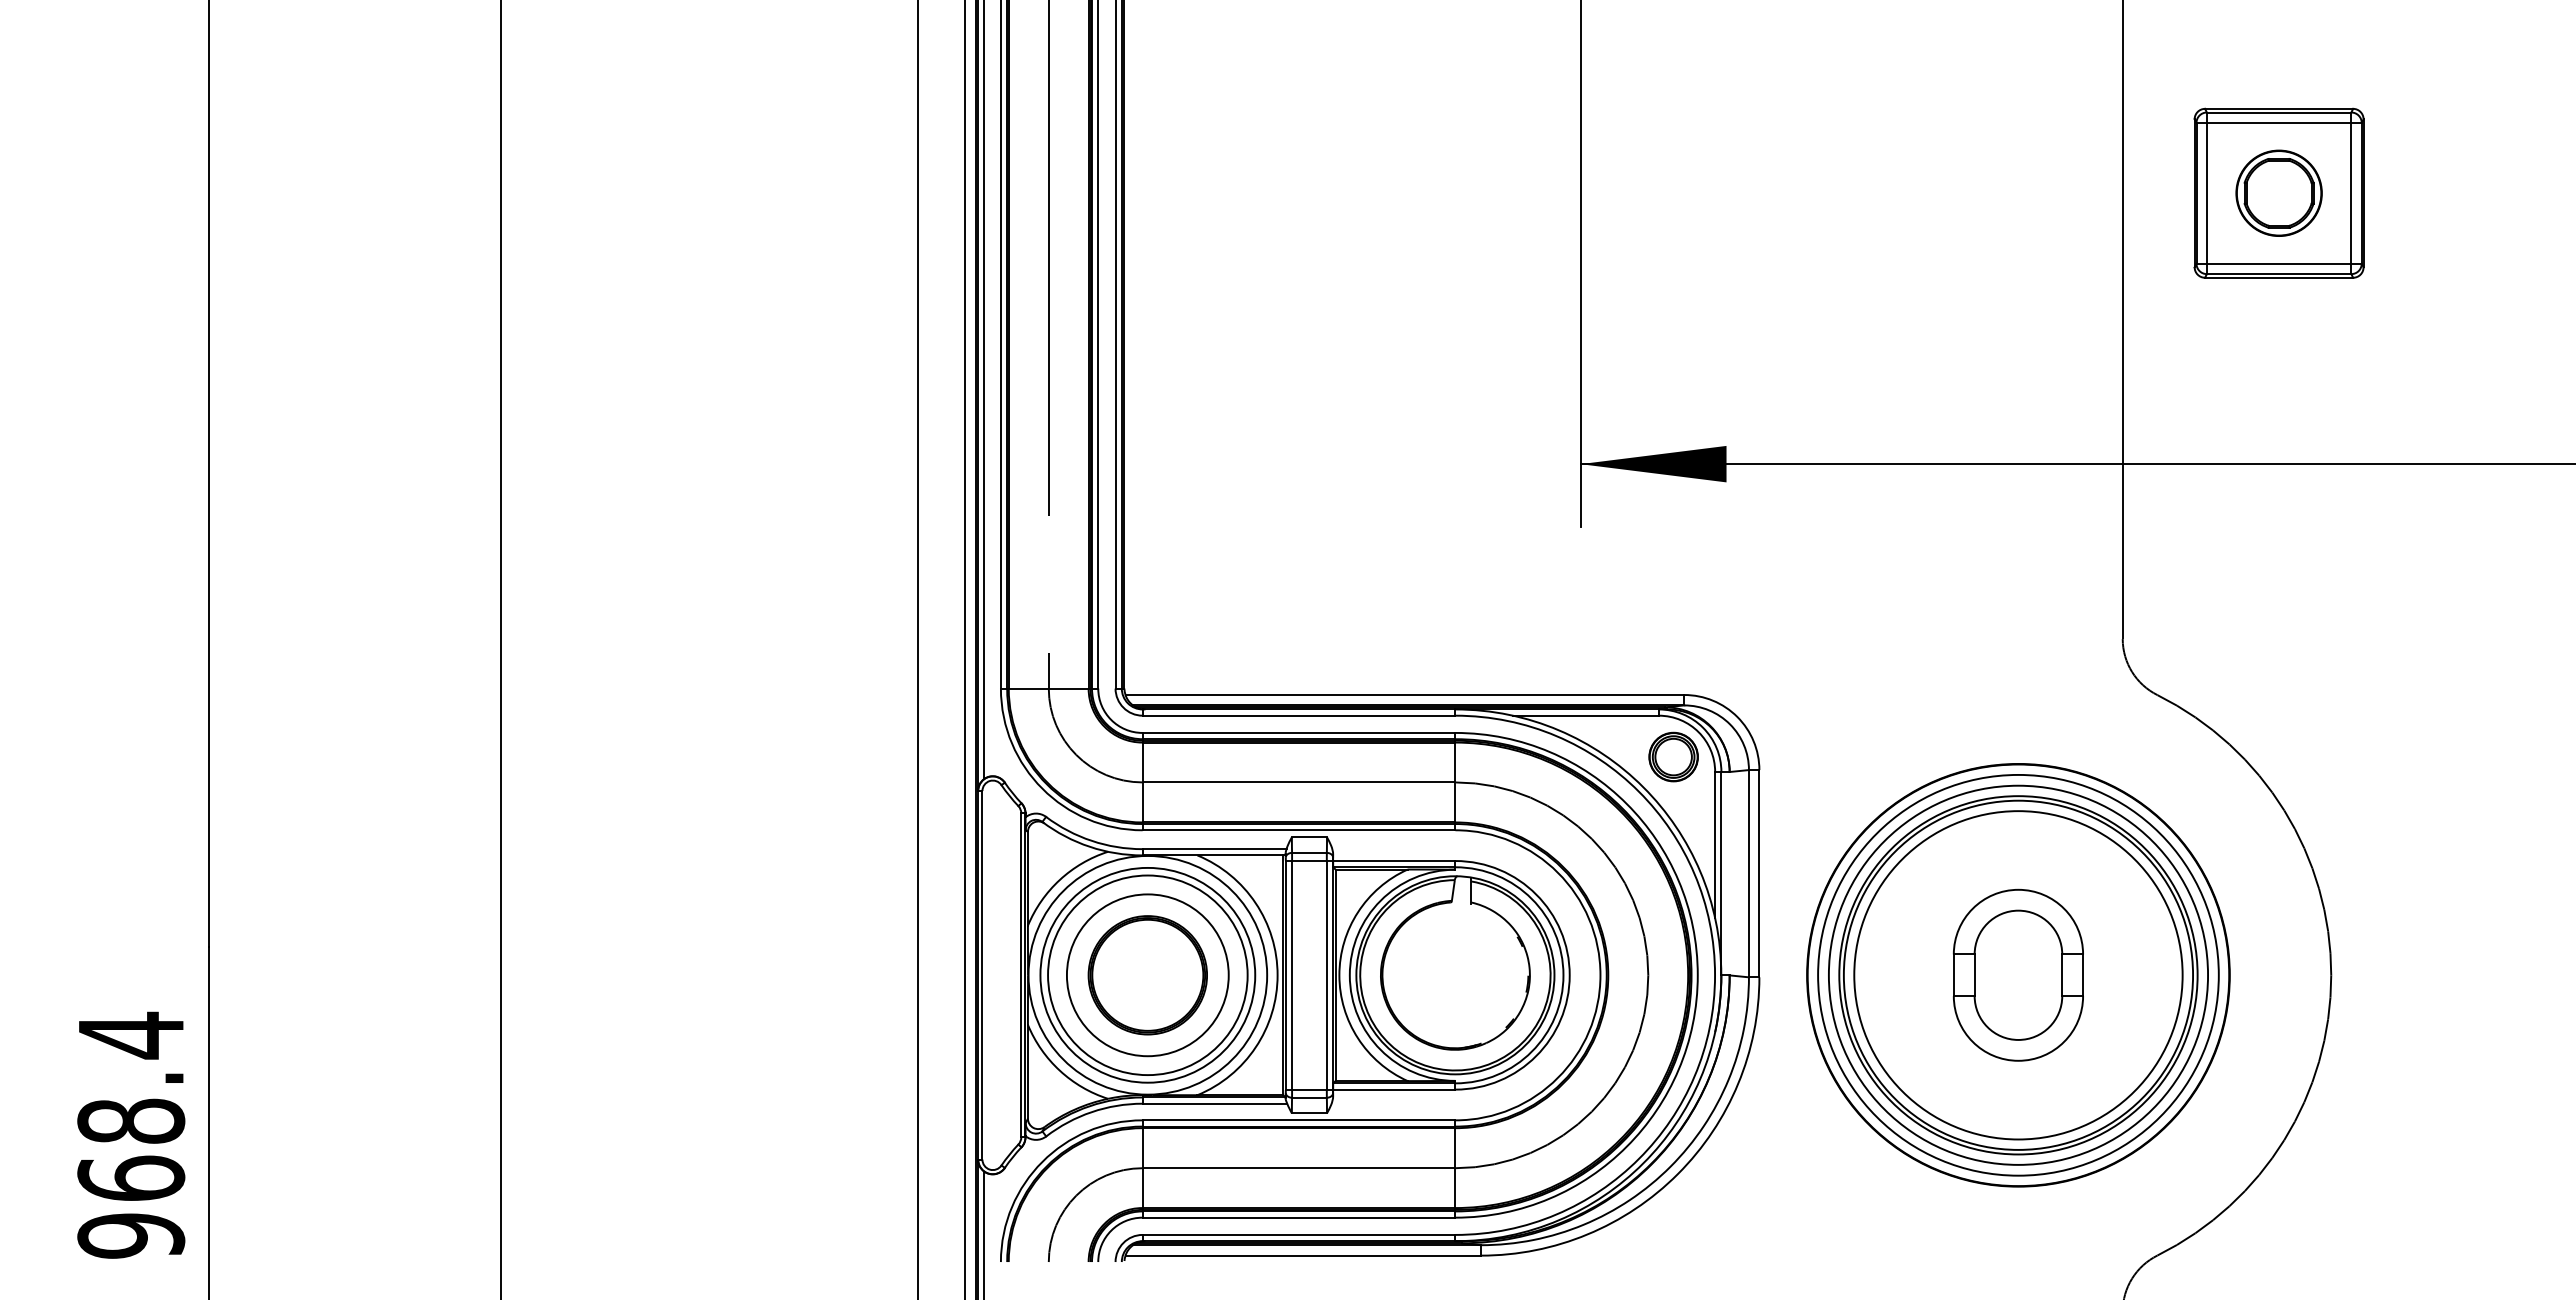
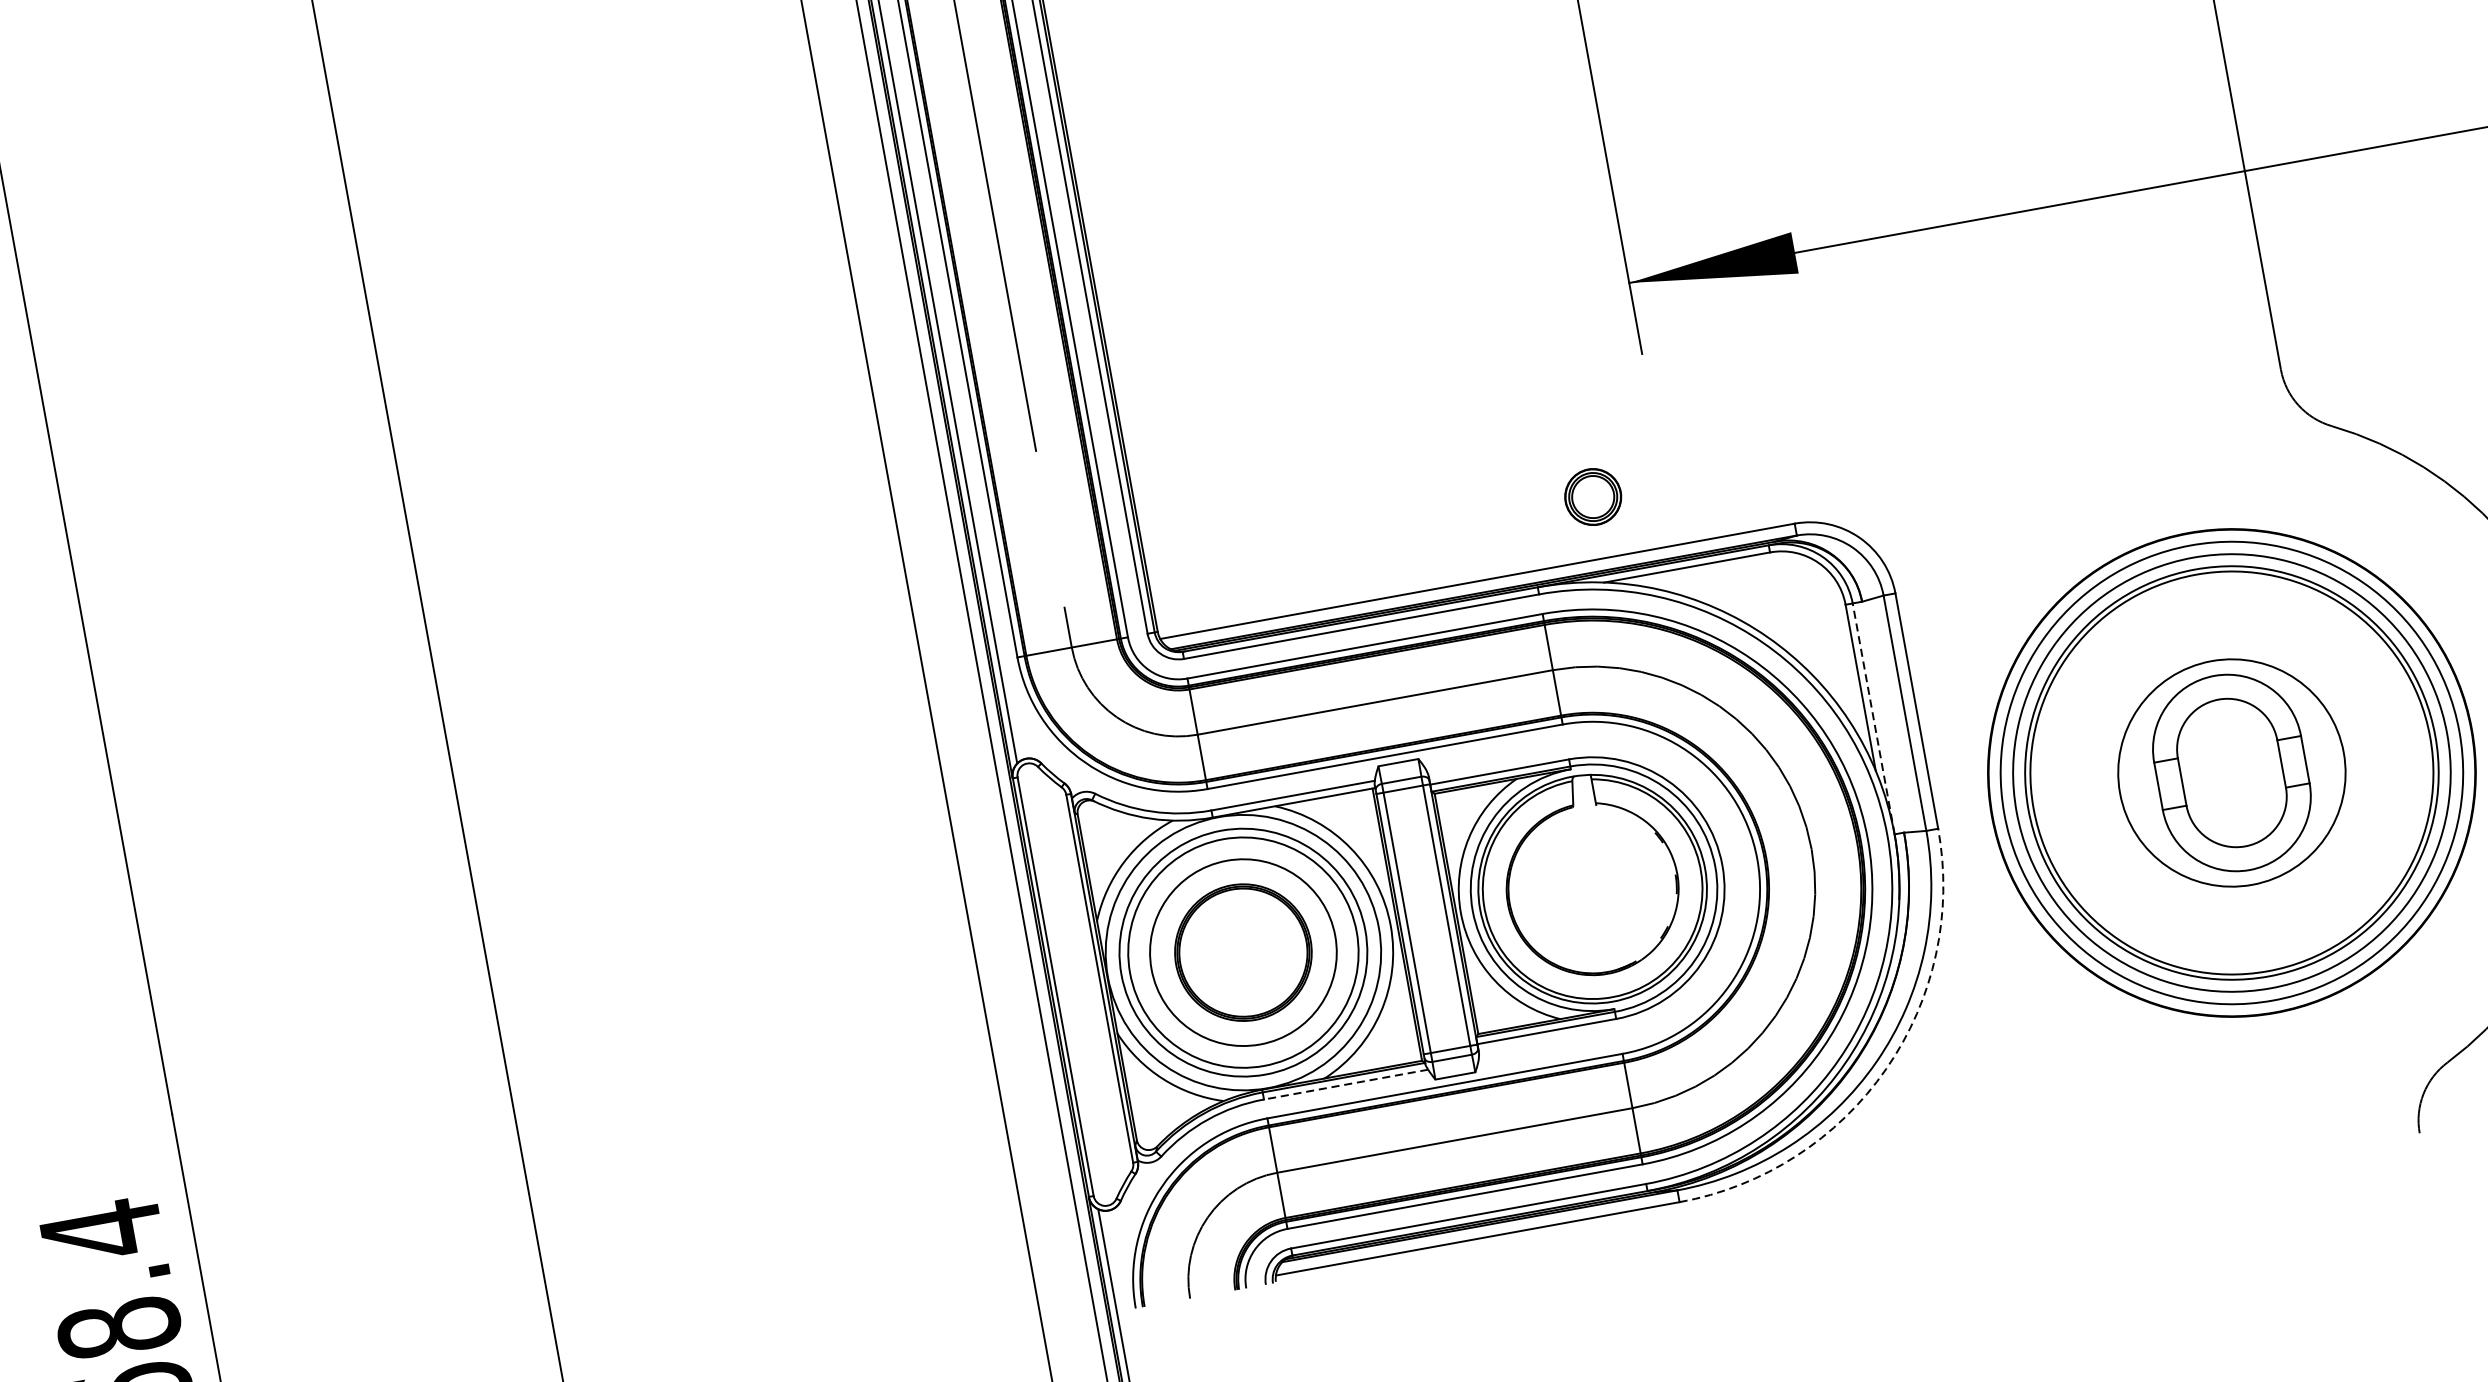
part: (1673, 756) -> (1592, 496), moved
line: (1721, 873) -> (1873, 718), solid -> dashed
circle: (2018, 975) -> (2232, 773), size x0.6
line: (1214, 1103) -> (1345, 1084), solid -> dashed
arc: (1677, 1174) -> (1885, 1069), solid -> dashed

